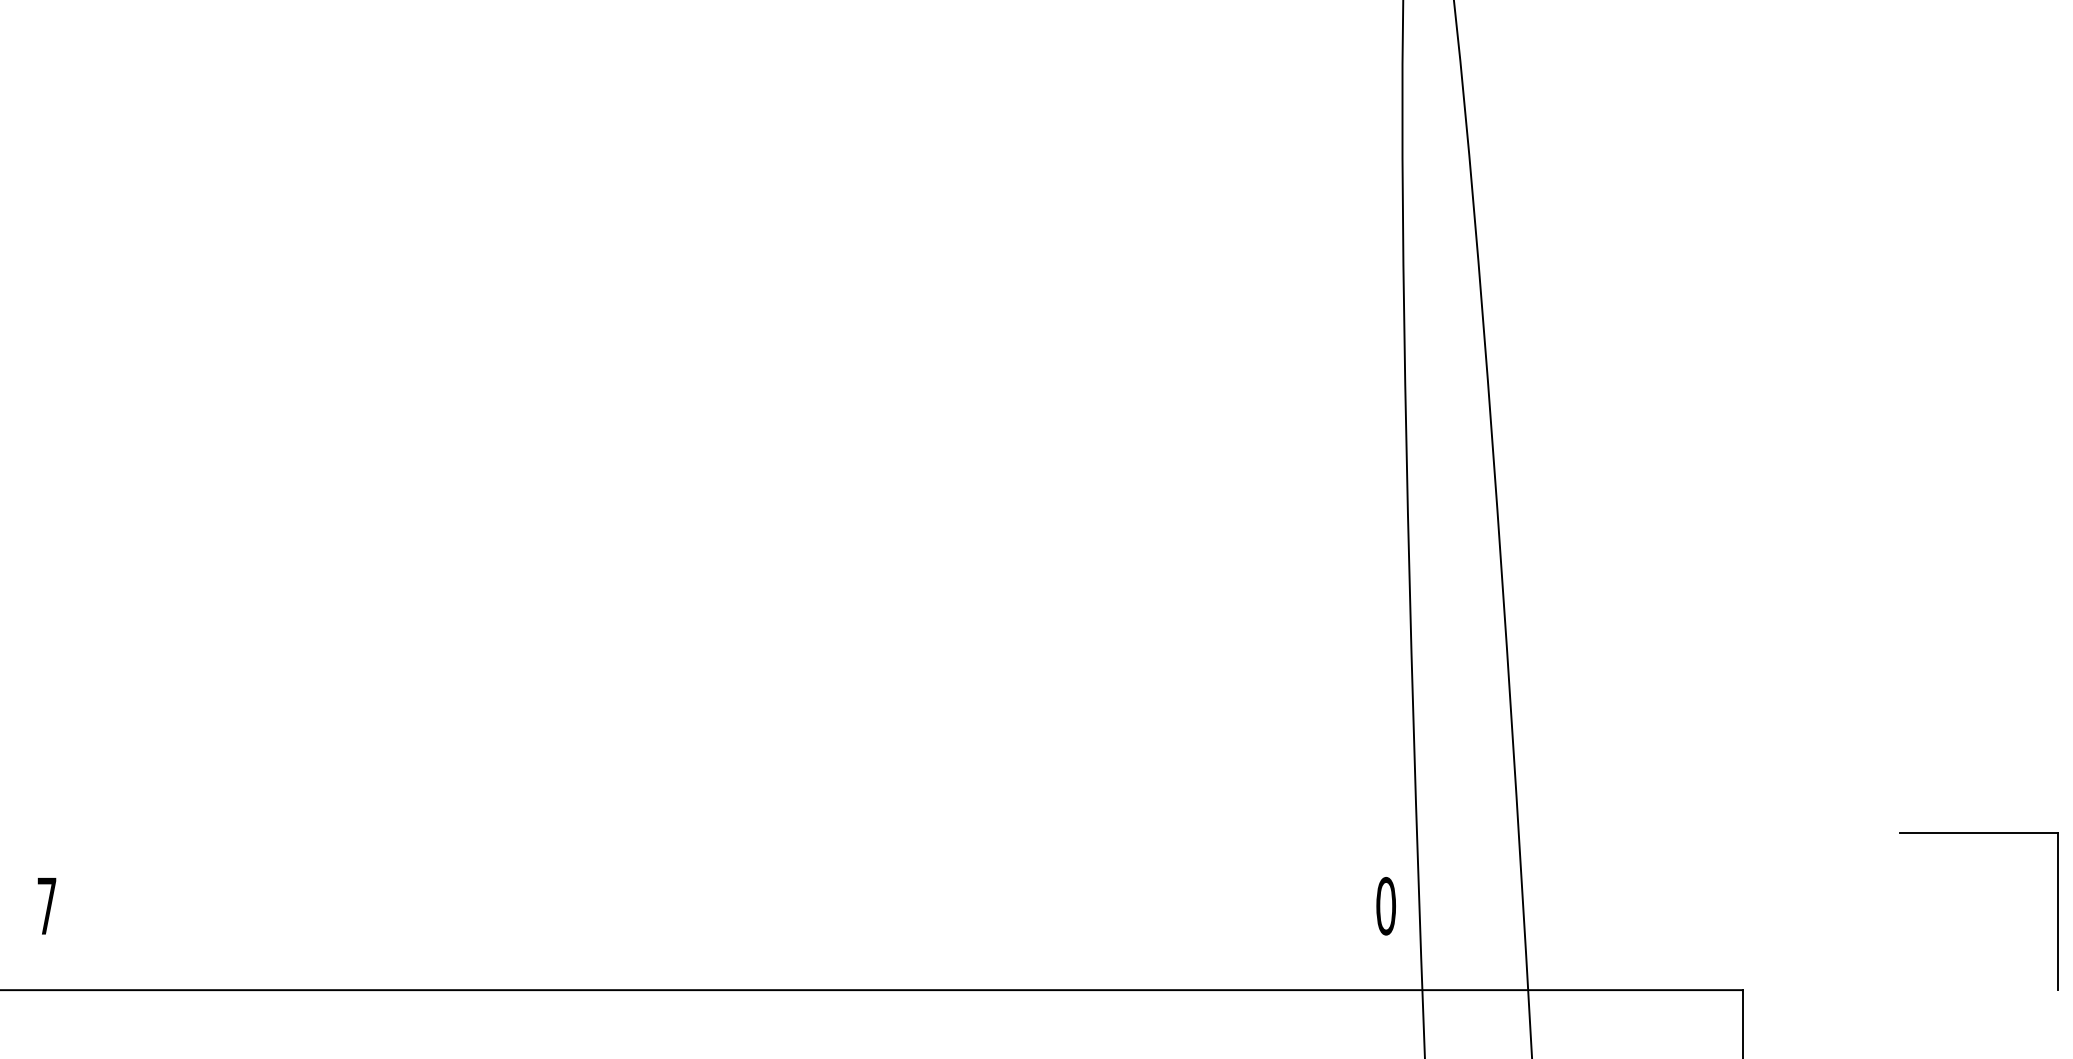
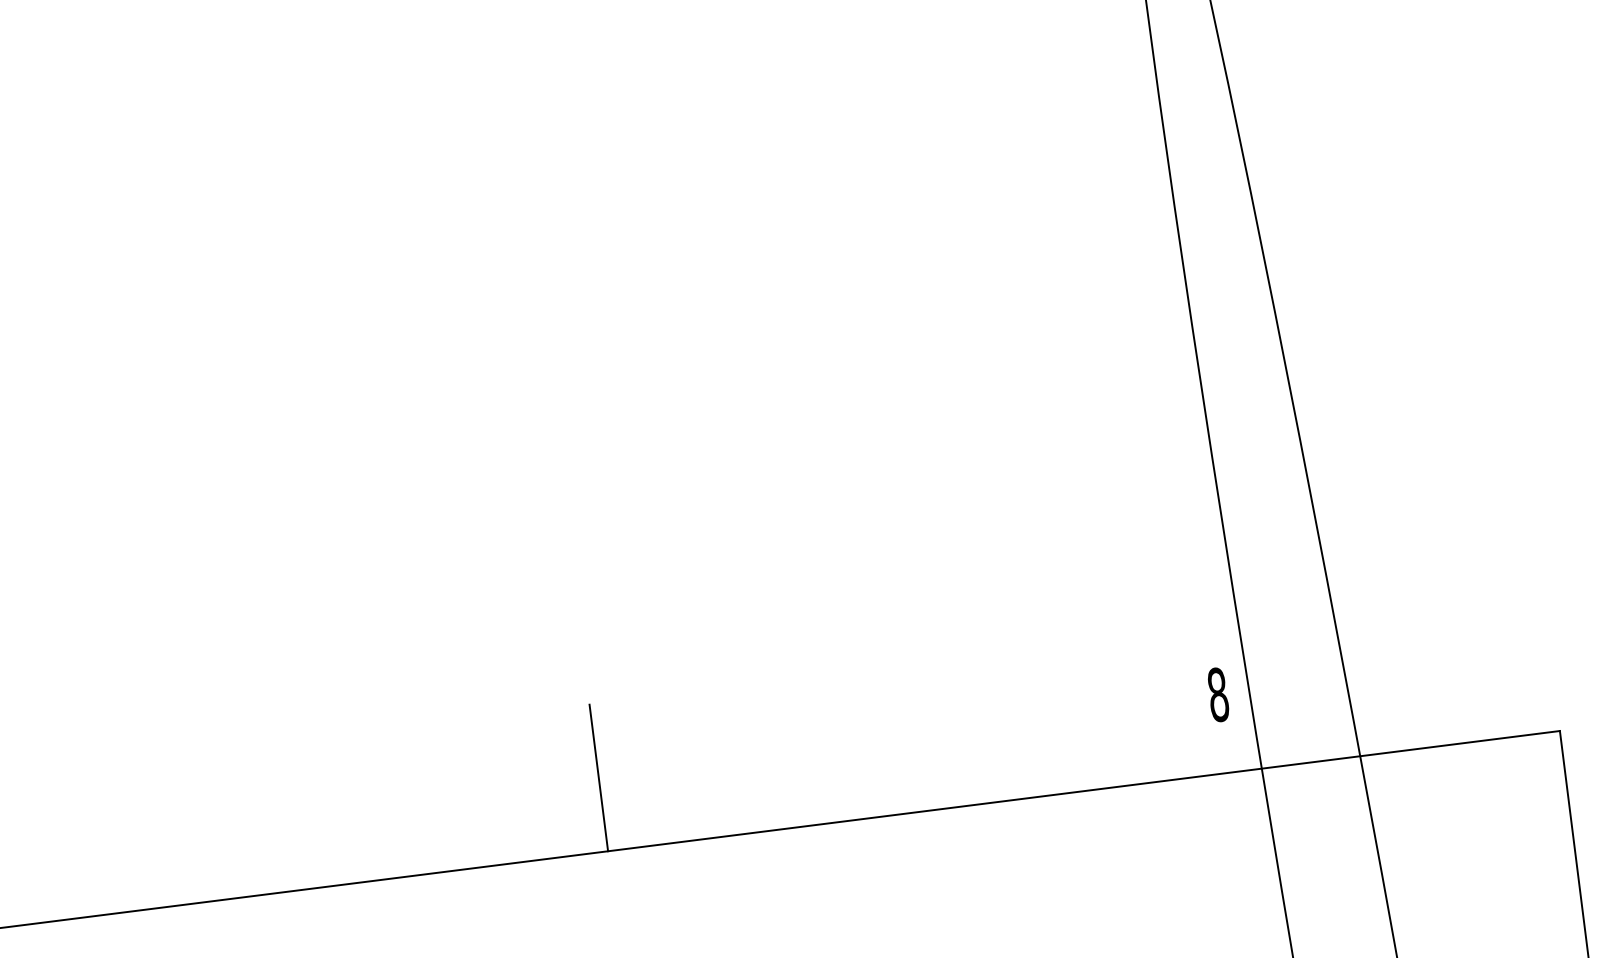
text: (1385, 906) -> (1217, 695), 0 -> 8
line: (719, 911) -> (598, 778), added

